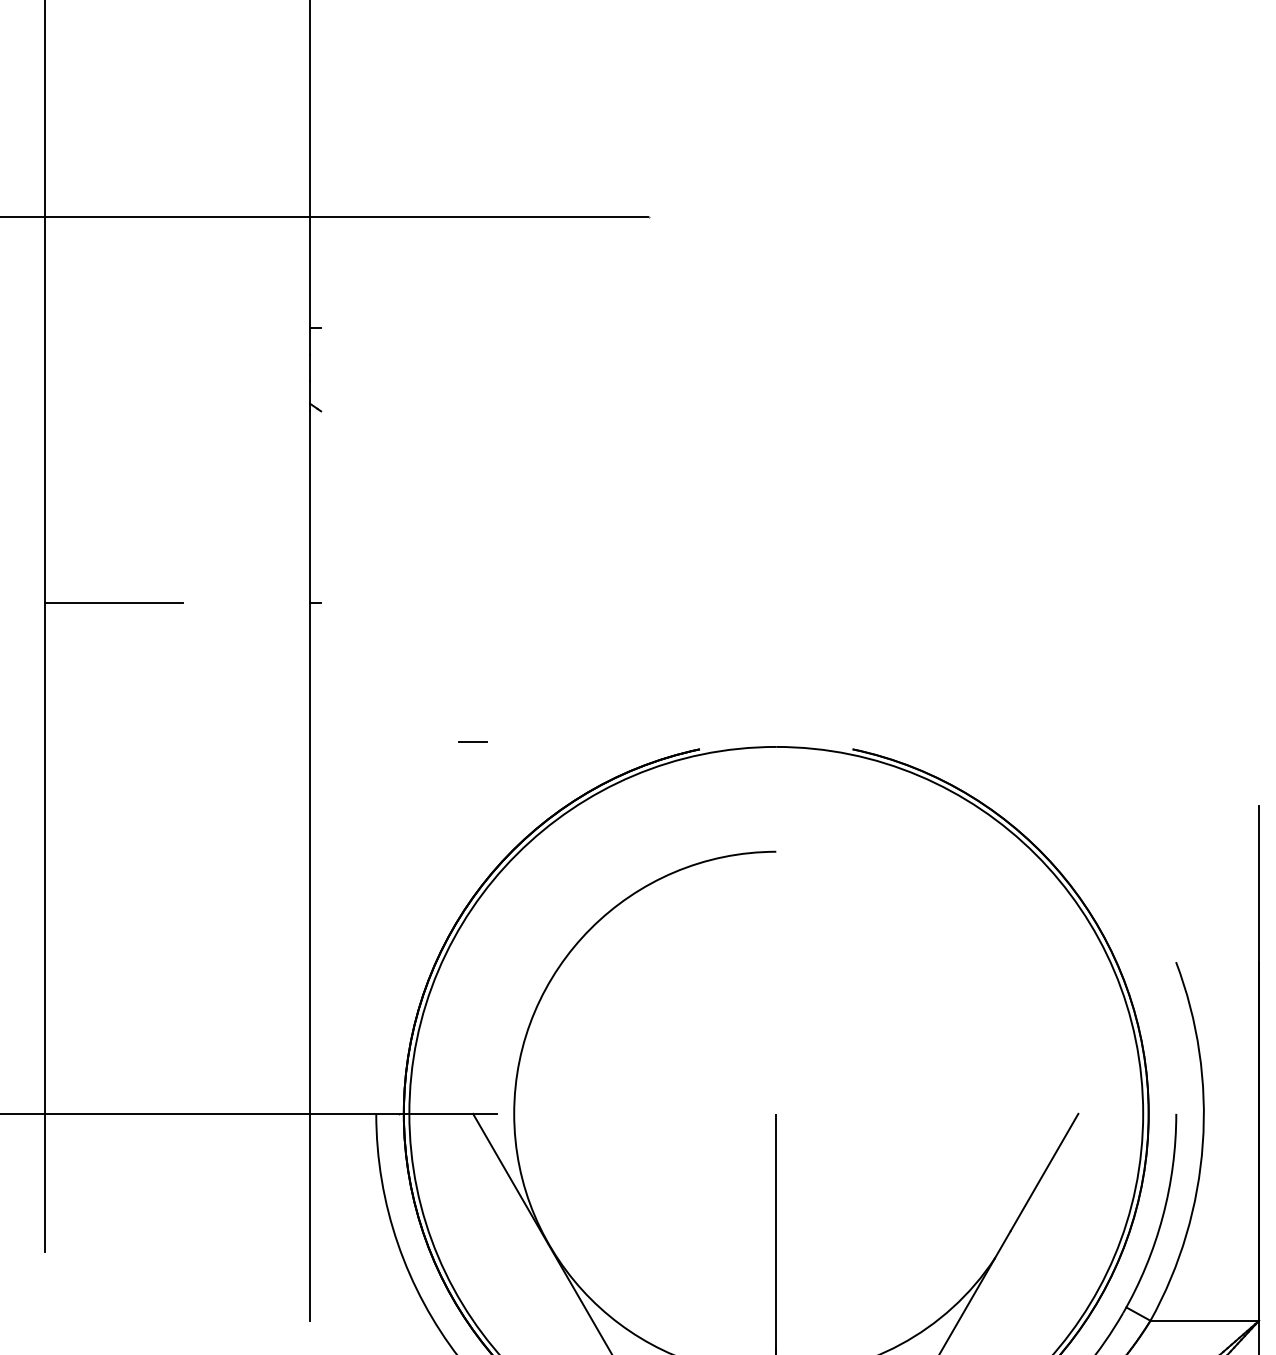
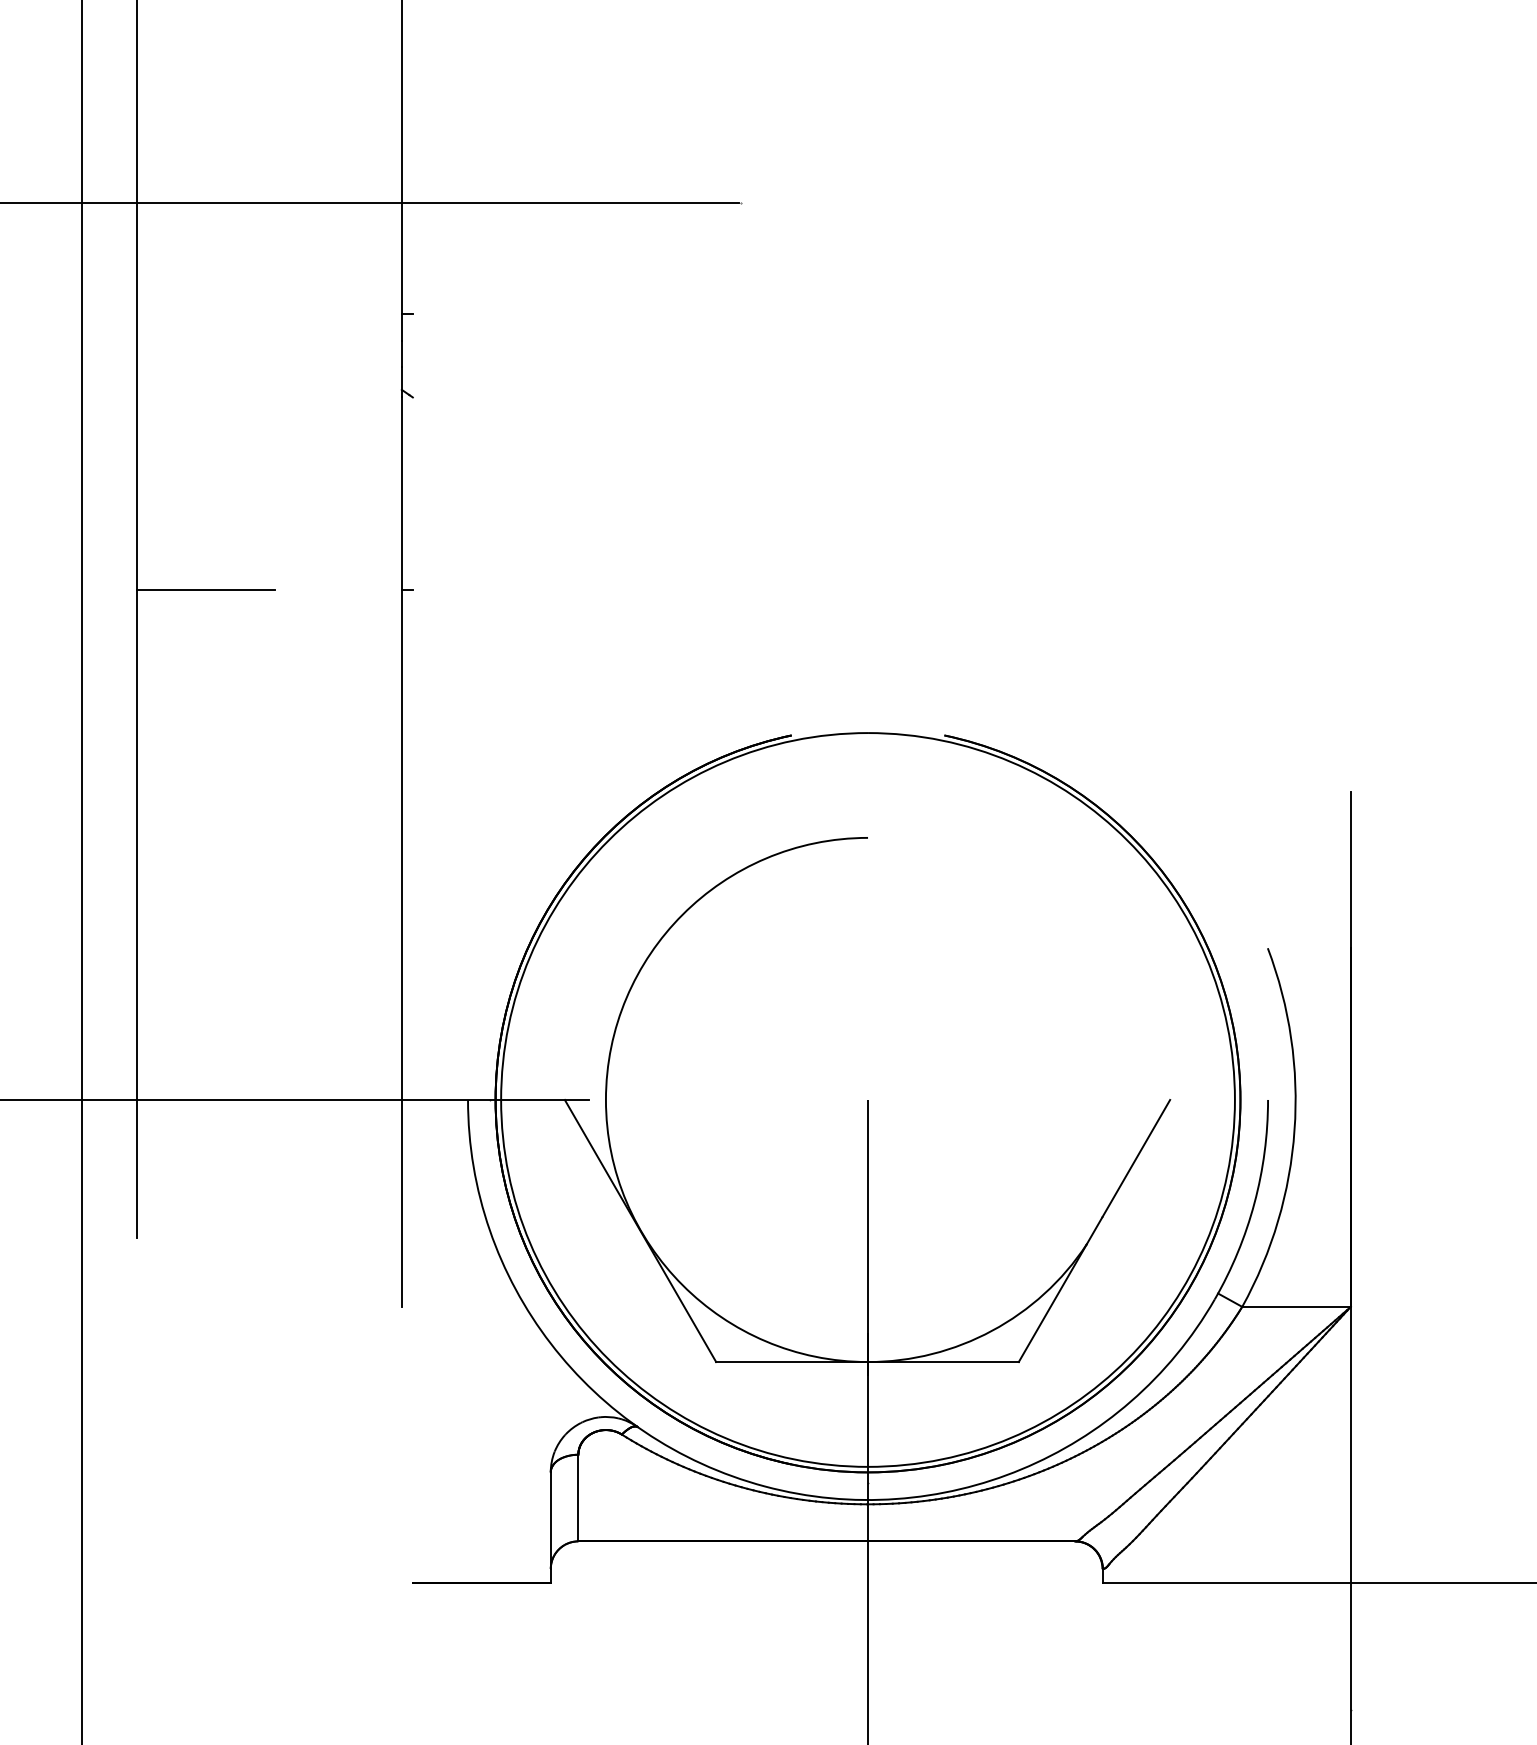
line: (472, 741) -> (564, 727), removed

